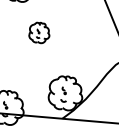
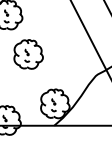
part: (39, 32) -> (28, 54), size x1.67

